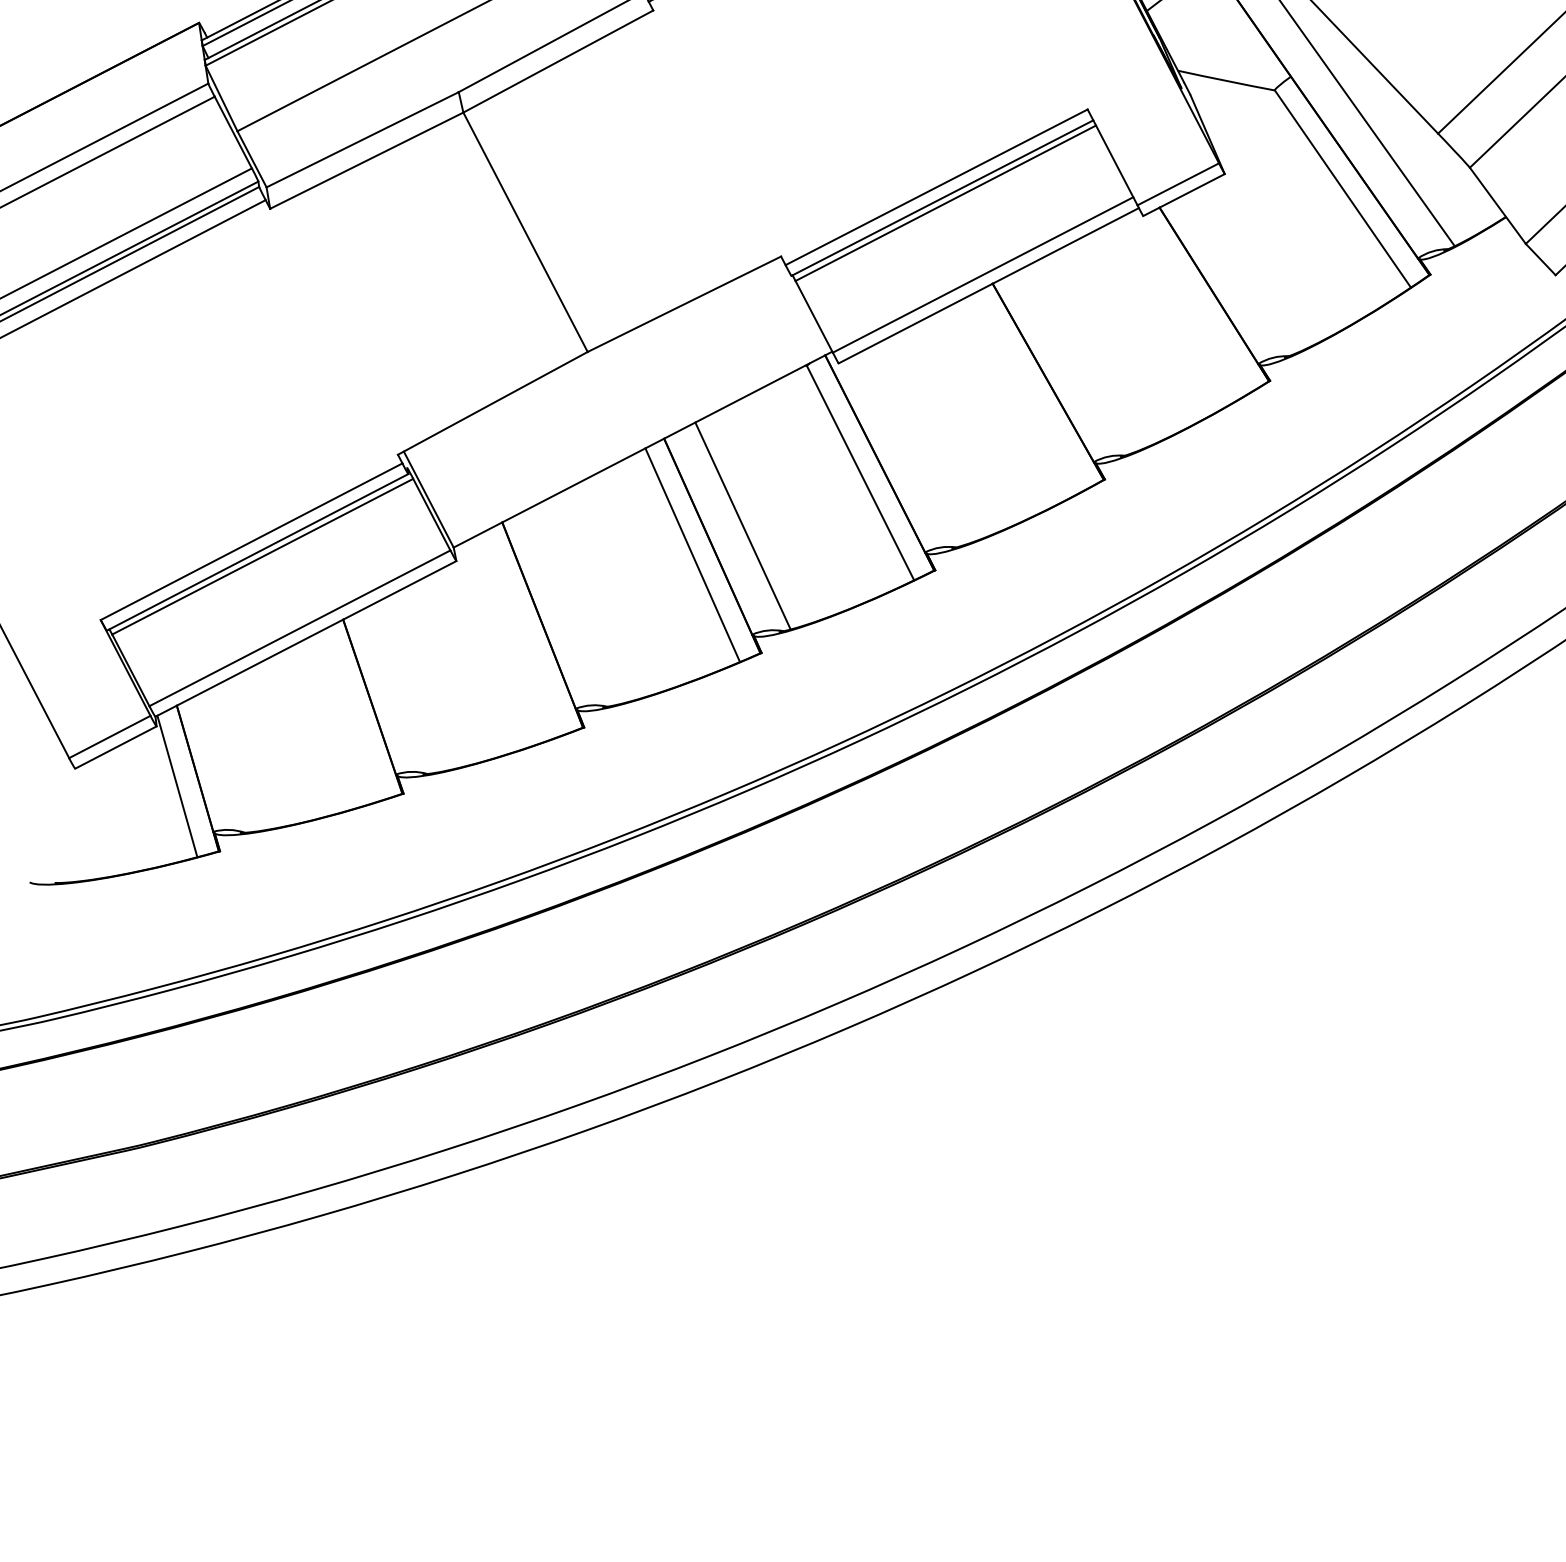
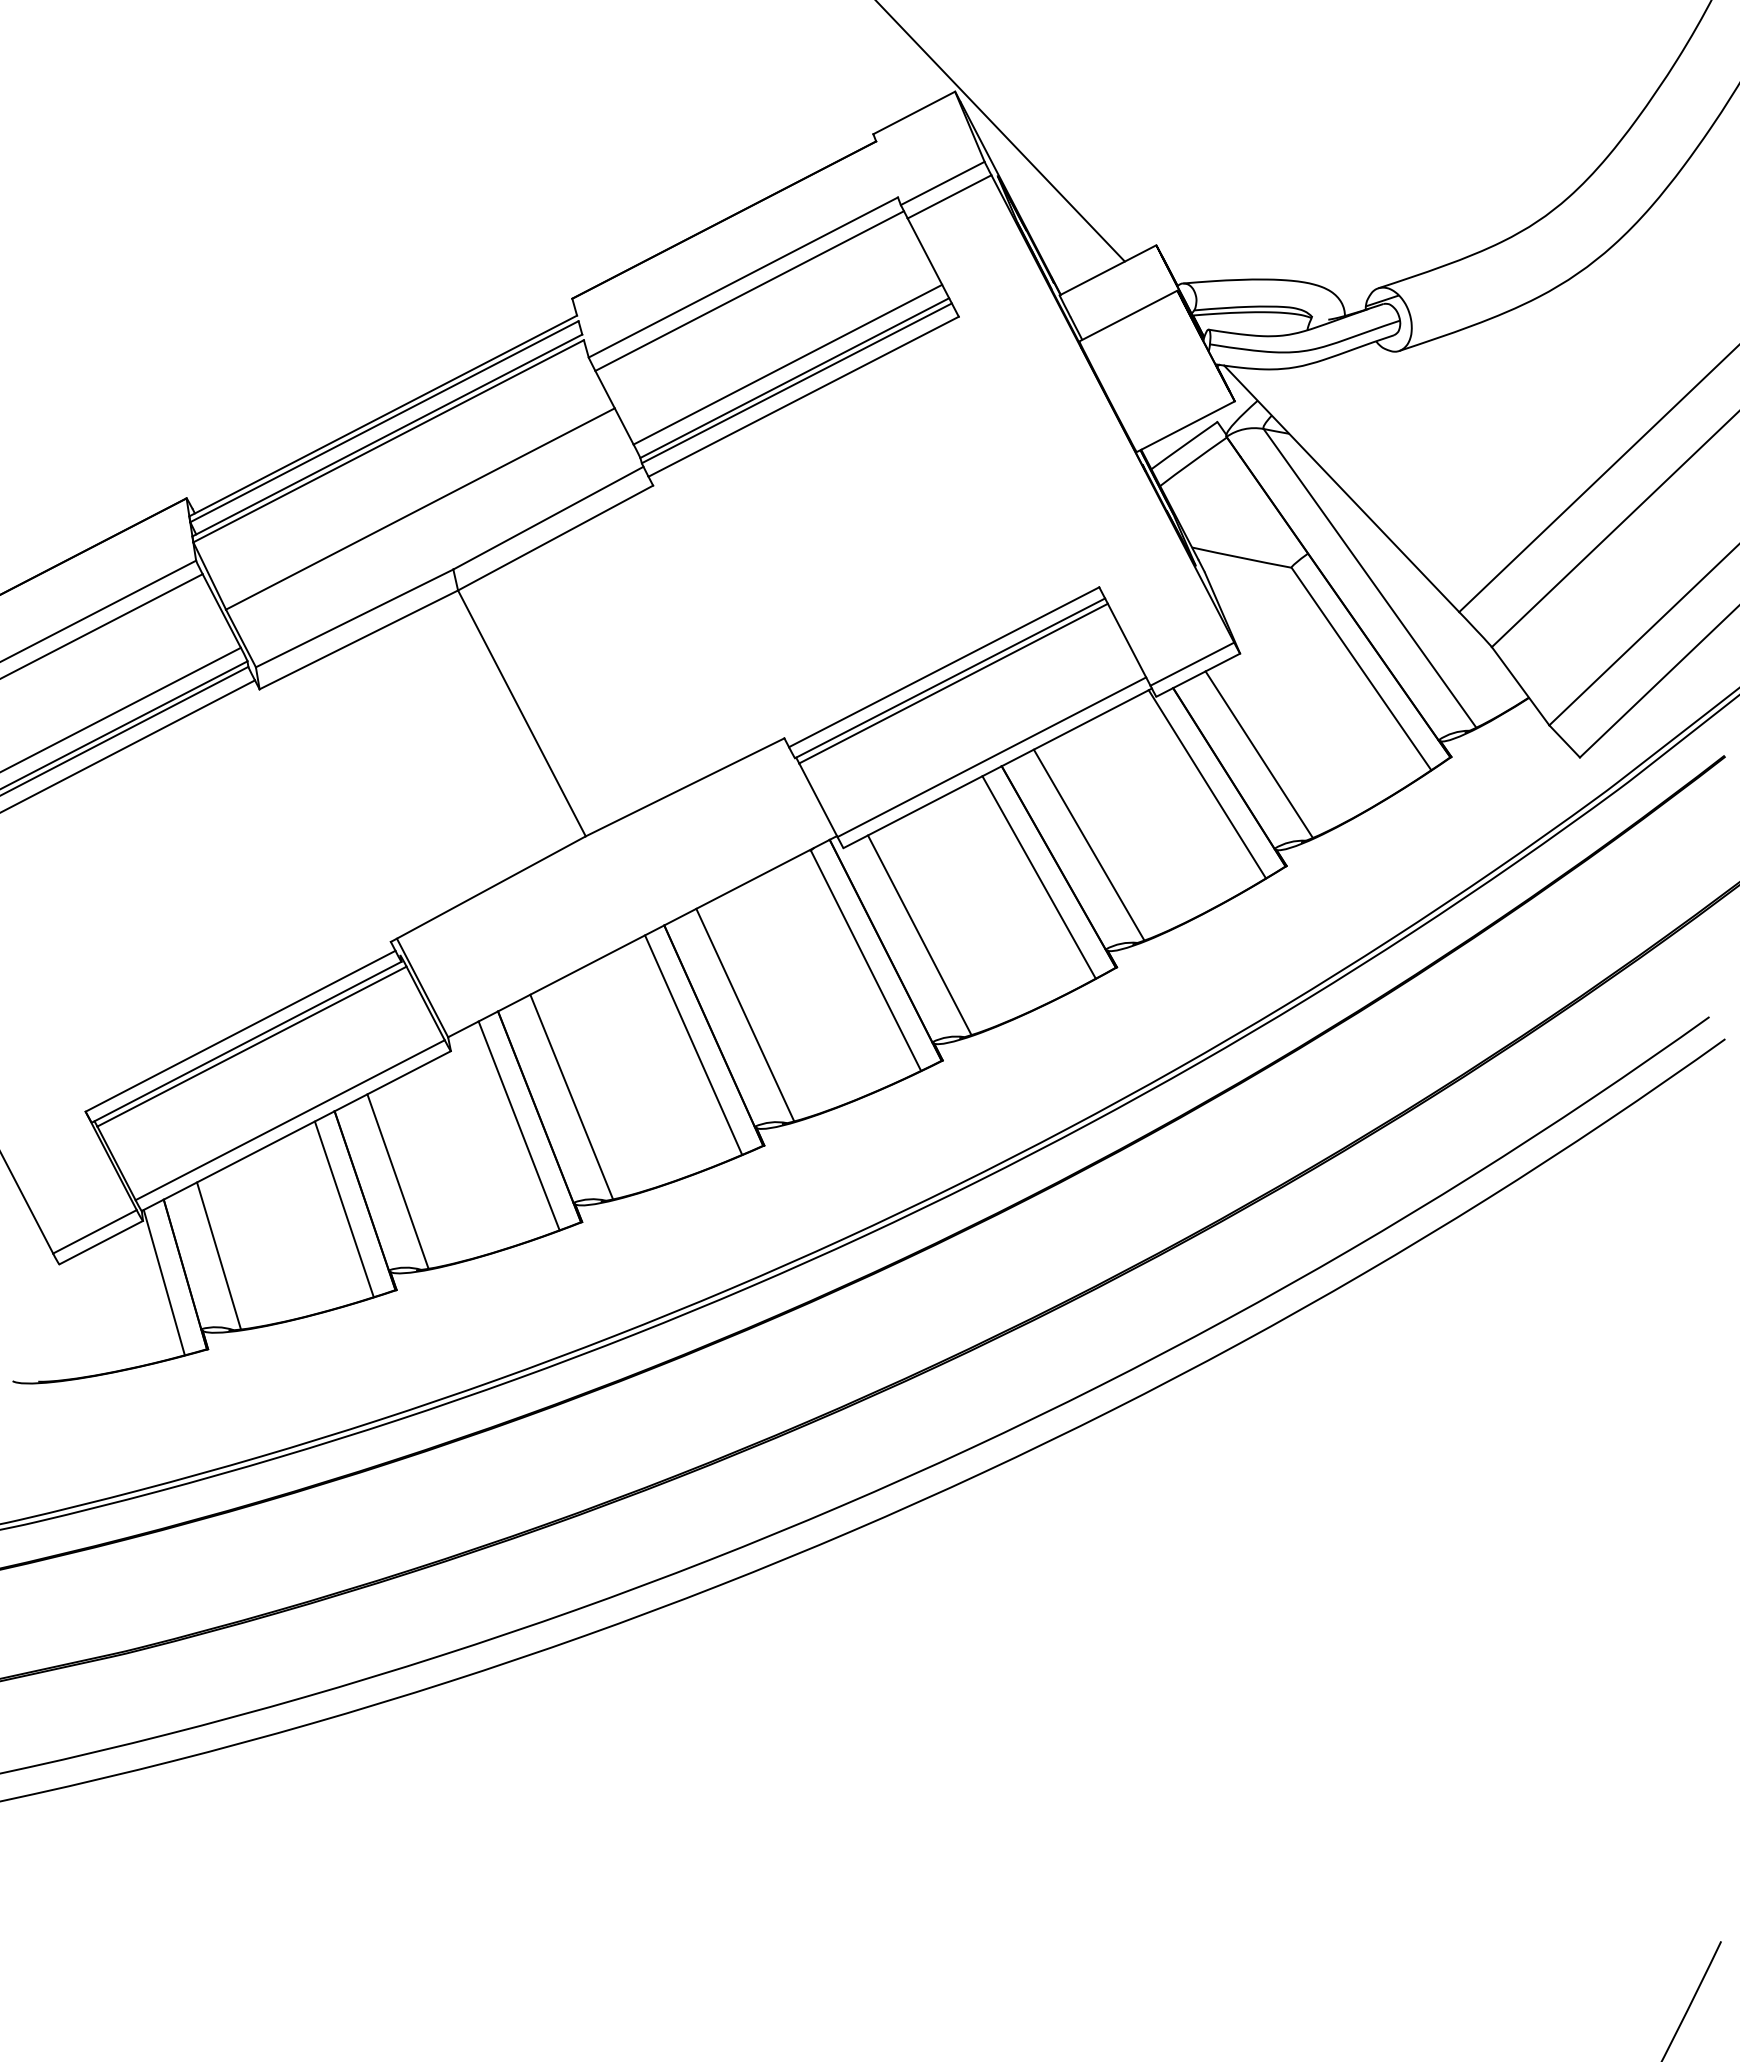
line: (1242, 272) -> (1258, 754), added
line: (1193, 301) -> (1207, 784), added
line: (1077, 359) -> (1088, 844), added
line: (1028, 392) -> (1038, 877), added
line: (912, 448) -> (919, 935), added
line: (573, 605) -> (571, 1096), added
line: (522, 633) -> (518, 1125), added
line: (404, 688) -> (397, 1181), added
line: (351, 715) -> (343, 1209), added
line: (230, 760) -> (218, 1255), added

